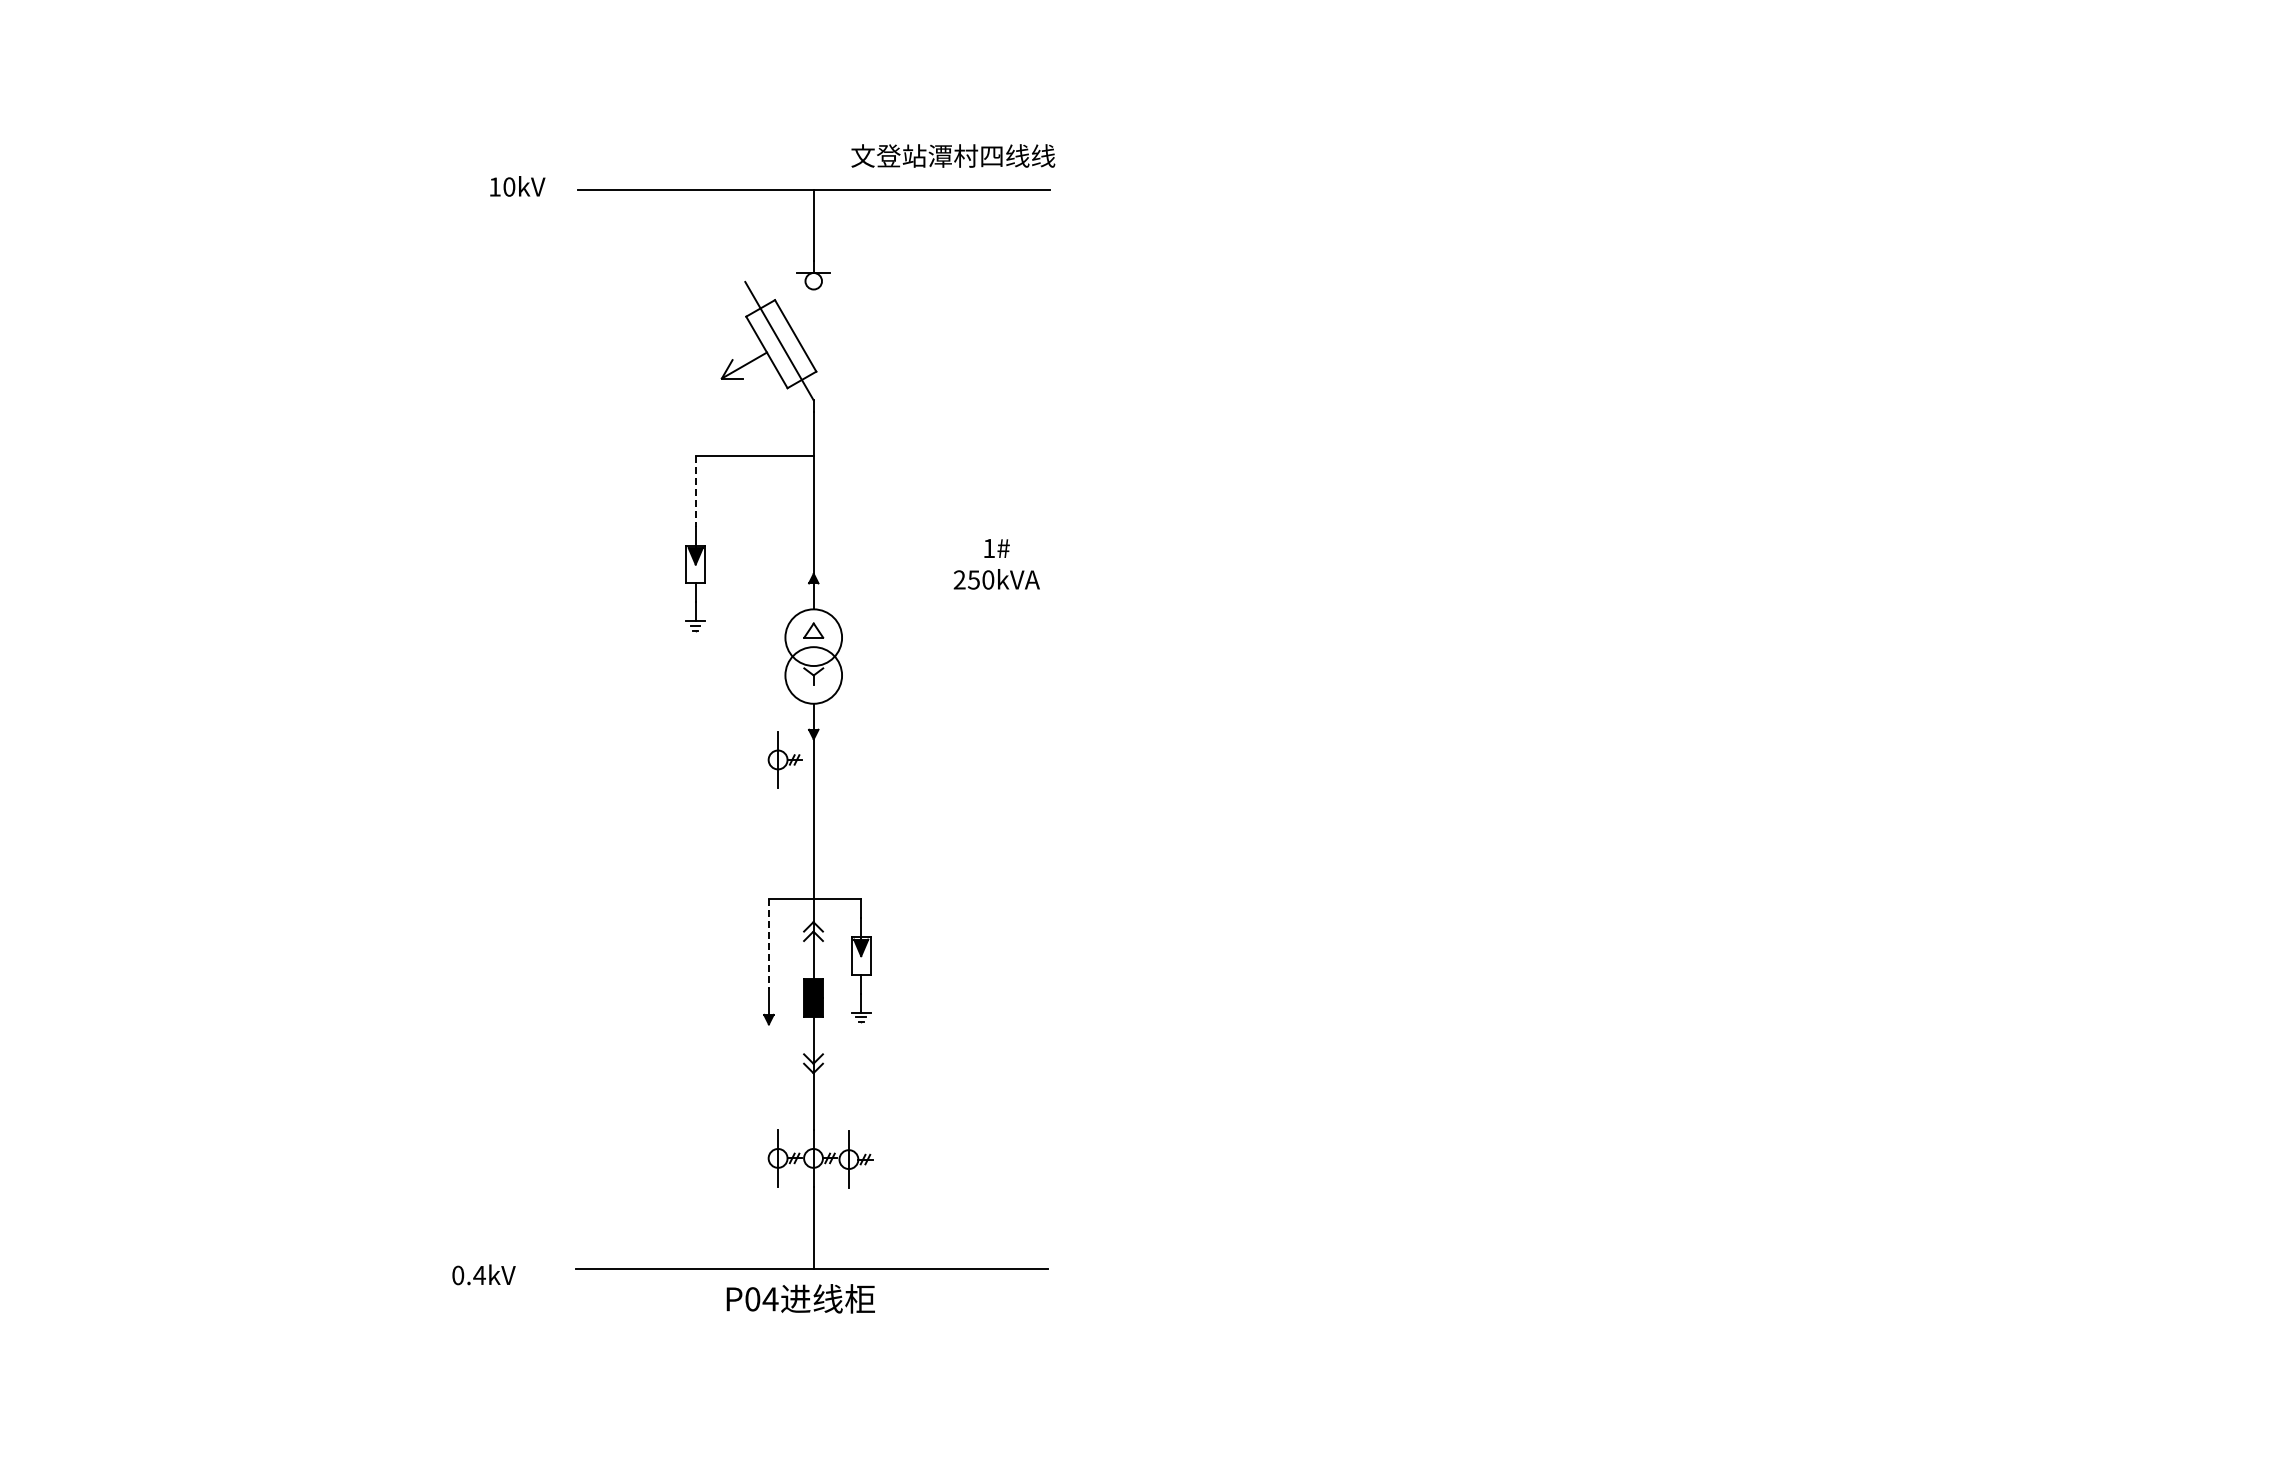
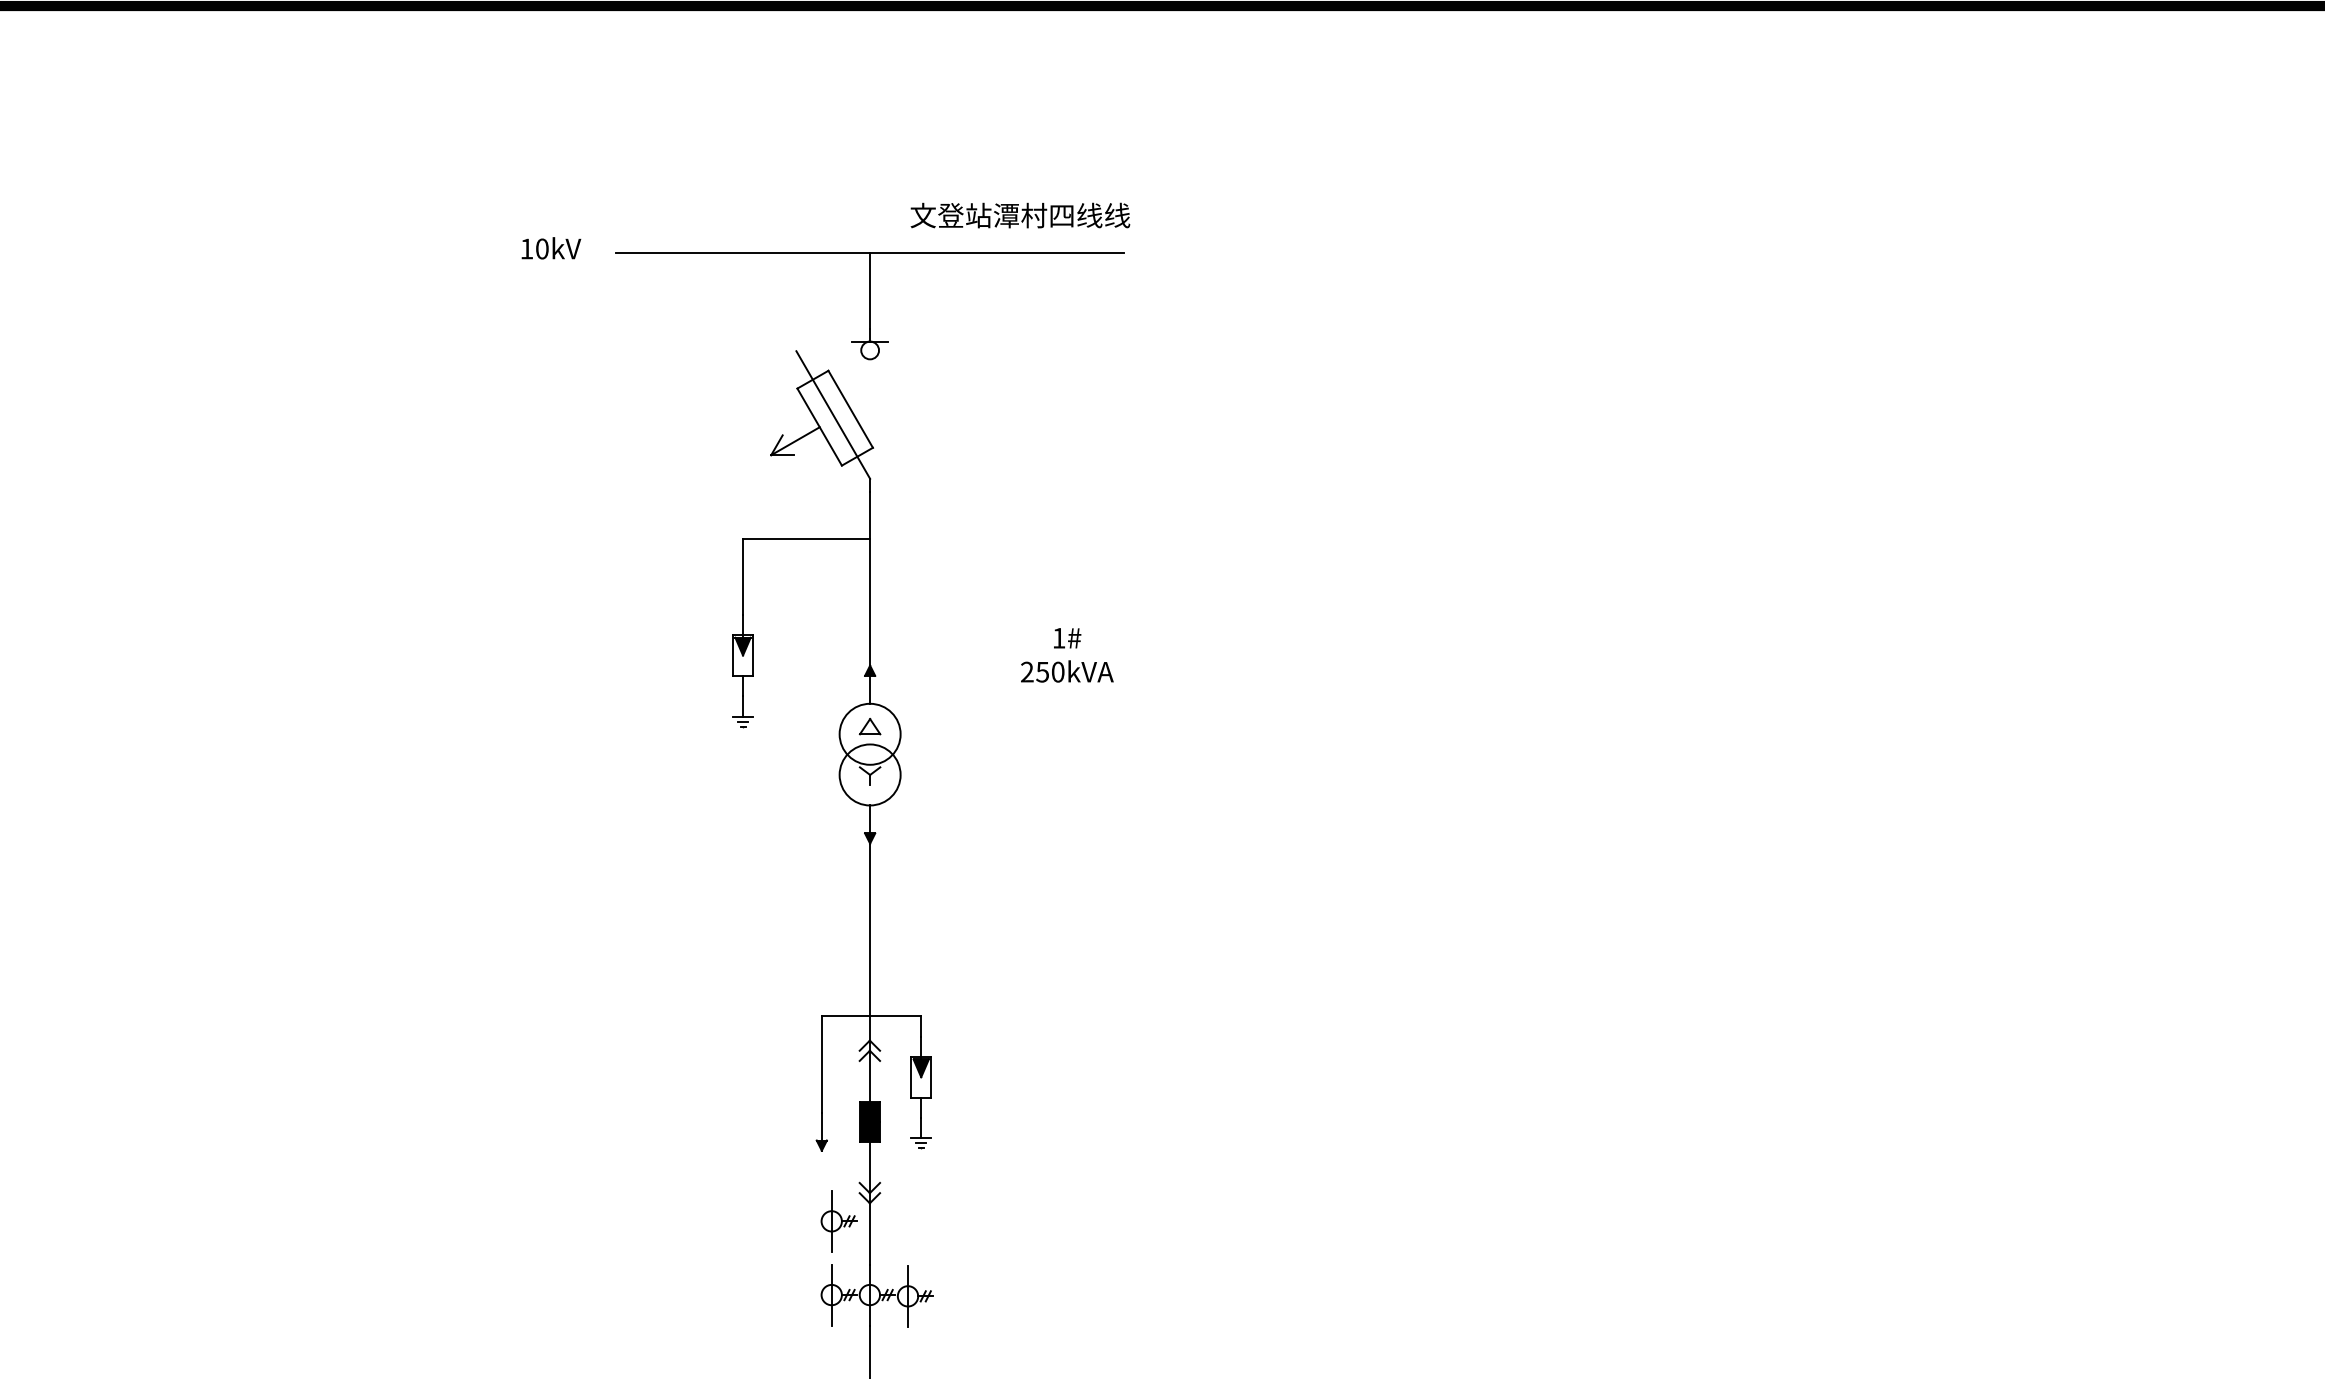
line: (695, 491) -> (742, 576), dashed -> solid
part: (784, 759) -> (838, 1220), moved
line: (768, 943) -> (821, 1063), dashed -> solid

